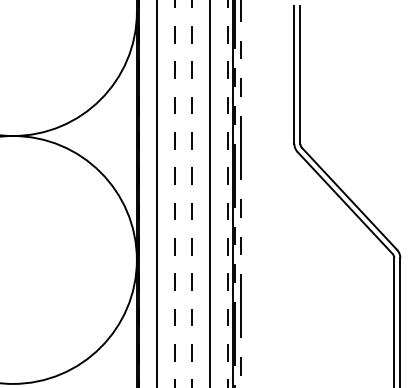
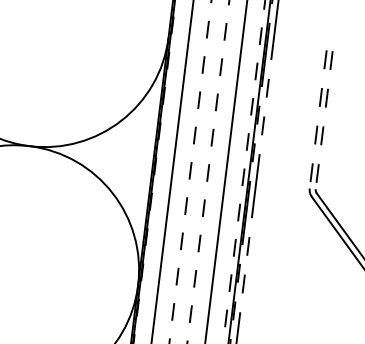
line: (294, 75) -> (318, 120), solid -> dashed
line: (300, 75) -> (324, 120), solid -> dashed

